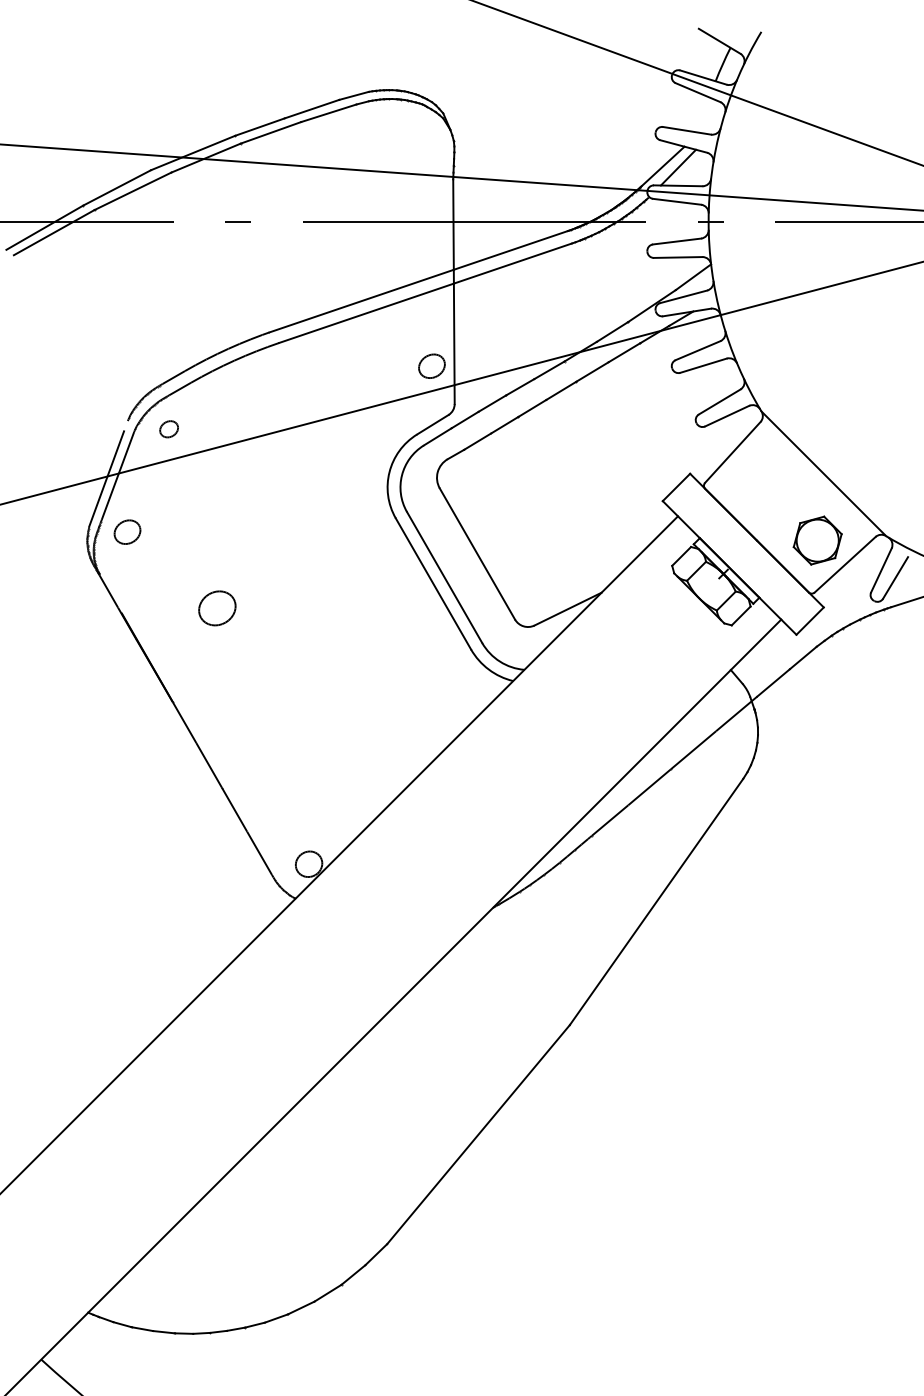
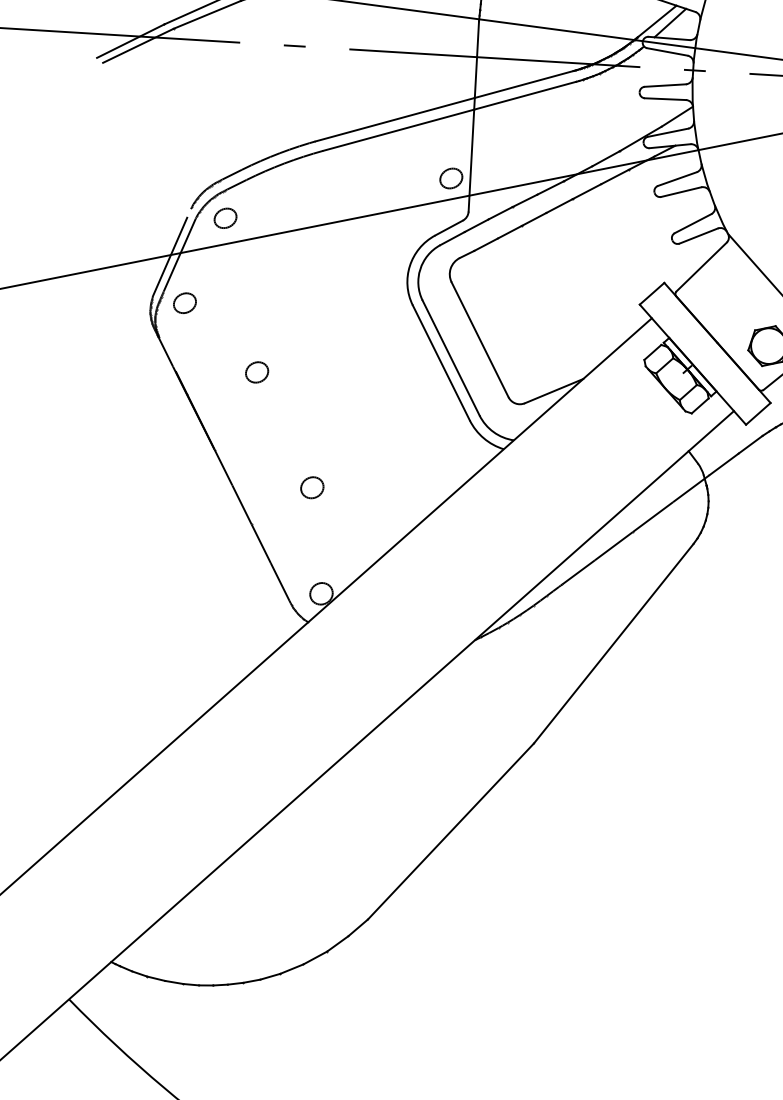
part: (168, 428) -> (225, 217), size x1.43
part: (217, 608) -> (257, 372), size x0.71
part: (290, 739) -> (312, 487), added

